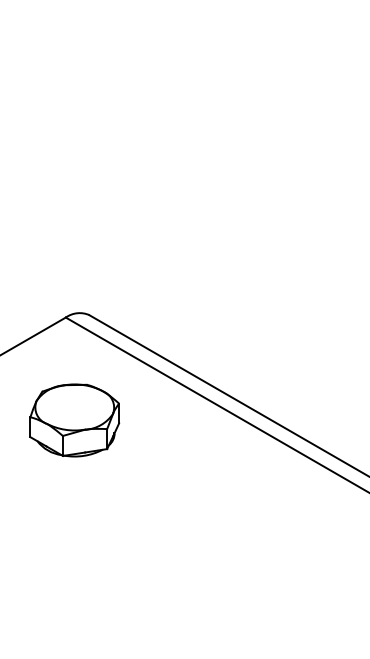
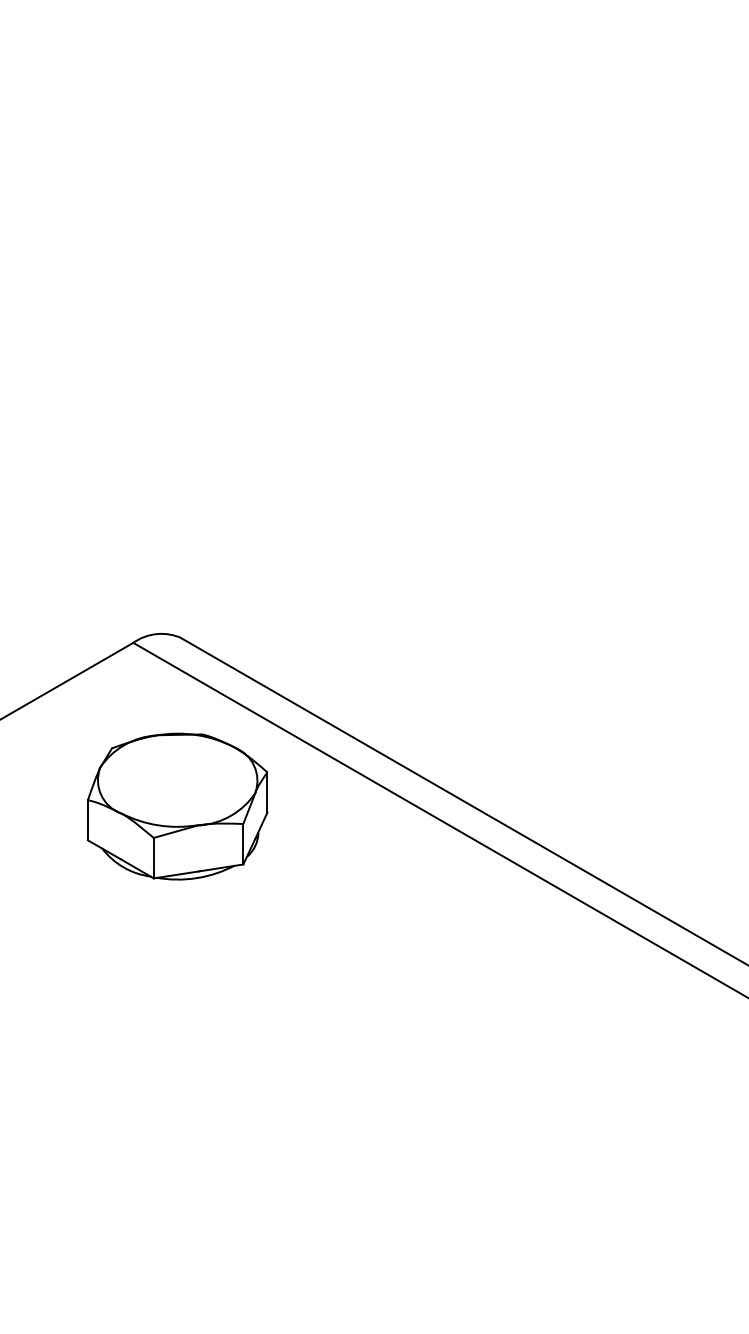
part: (74, 420) -> (177, 806), moved

